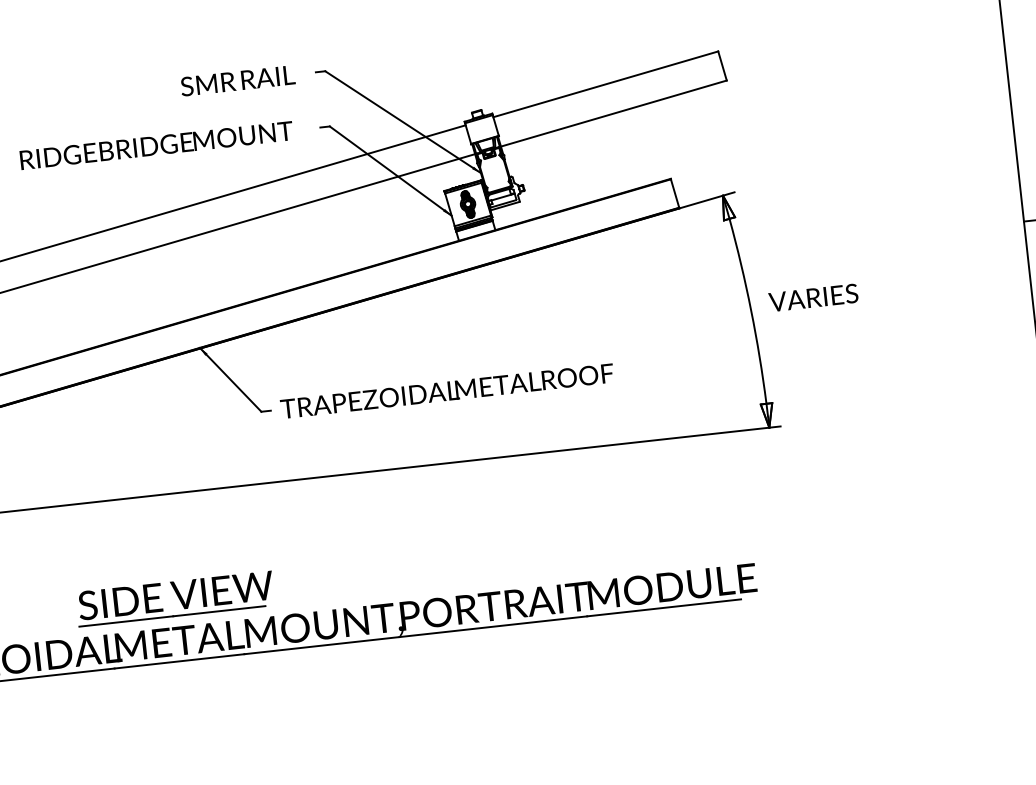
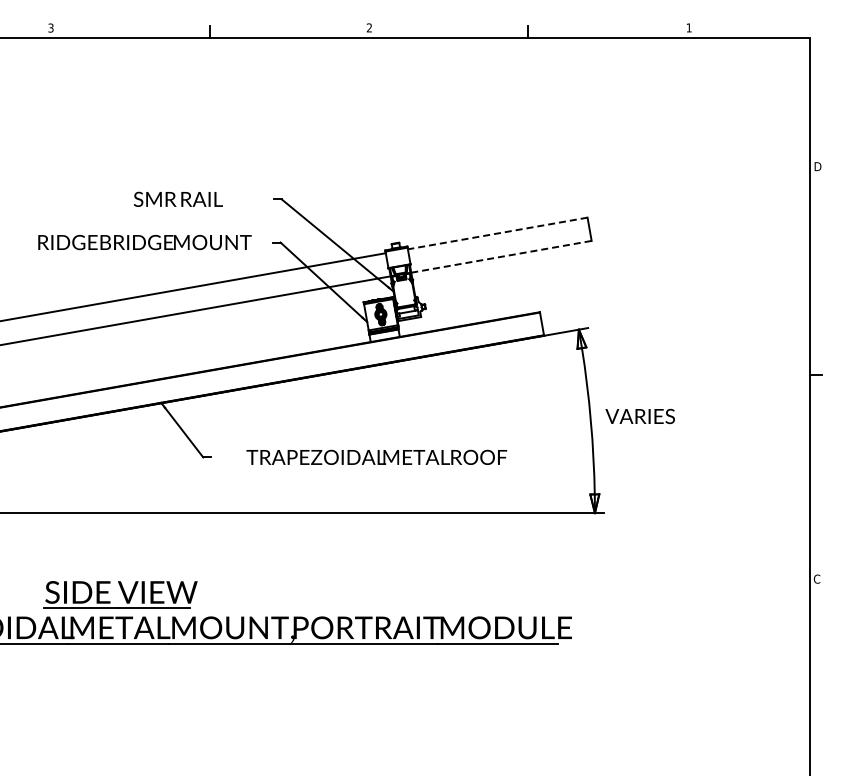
text: (237, 79) -> (178, 198), moved
line: (605, 84) -> (497, 233), solid -> dashed
line: (613, 113) -> (501, 256), solid -> dashed
text: (446, 390) -> (376, 456), moved

